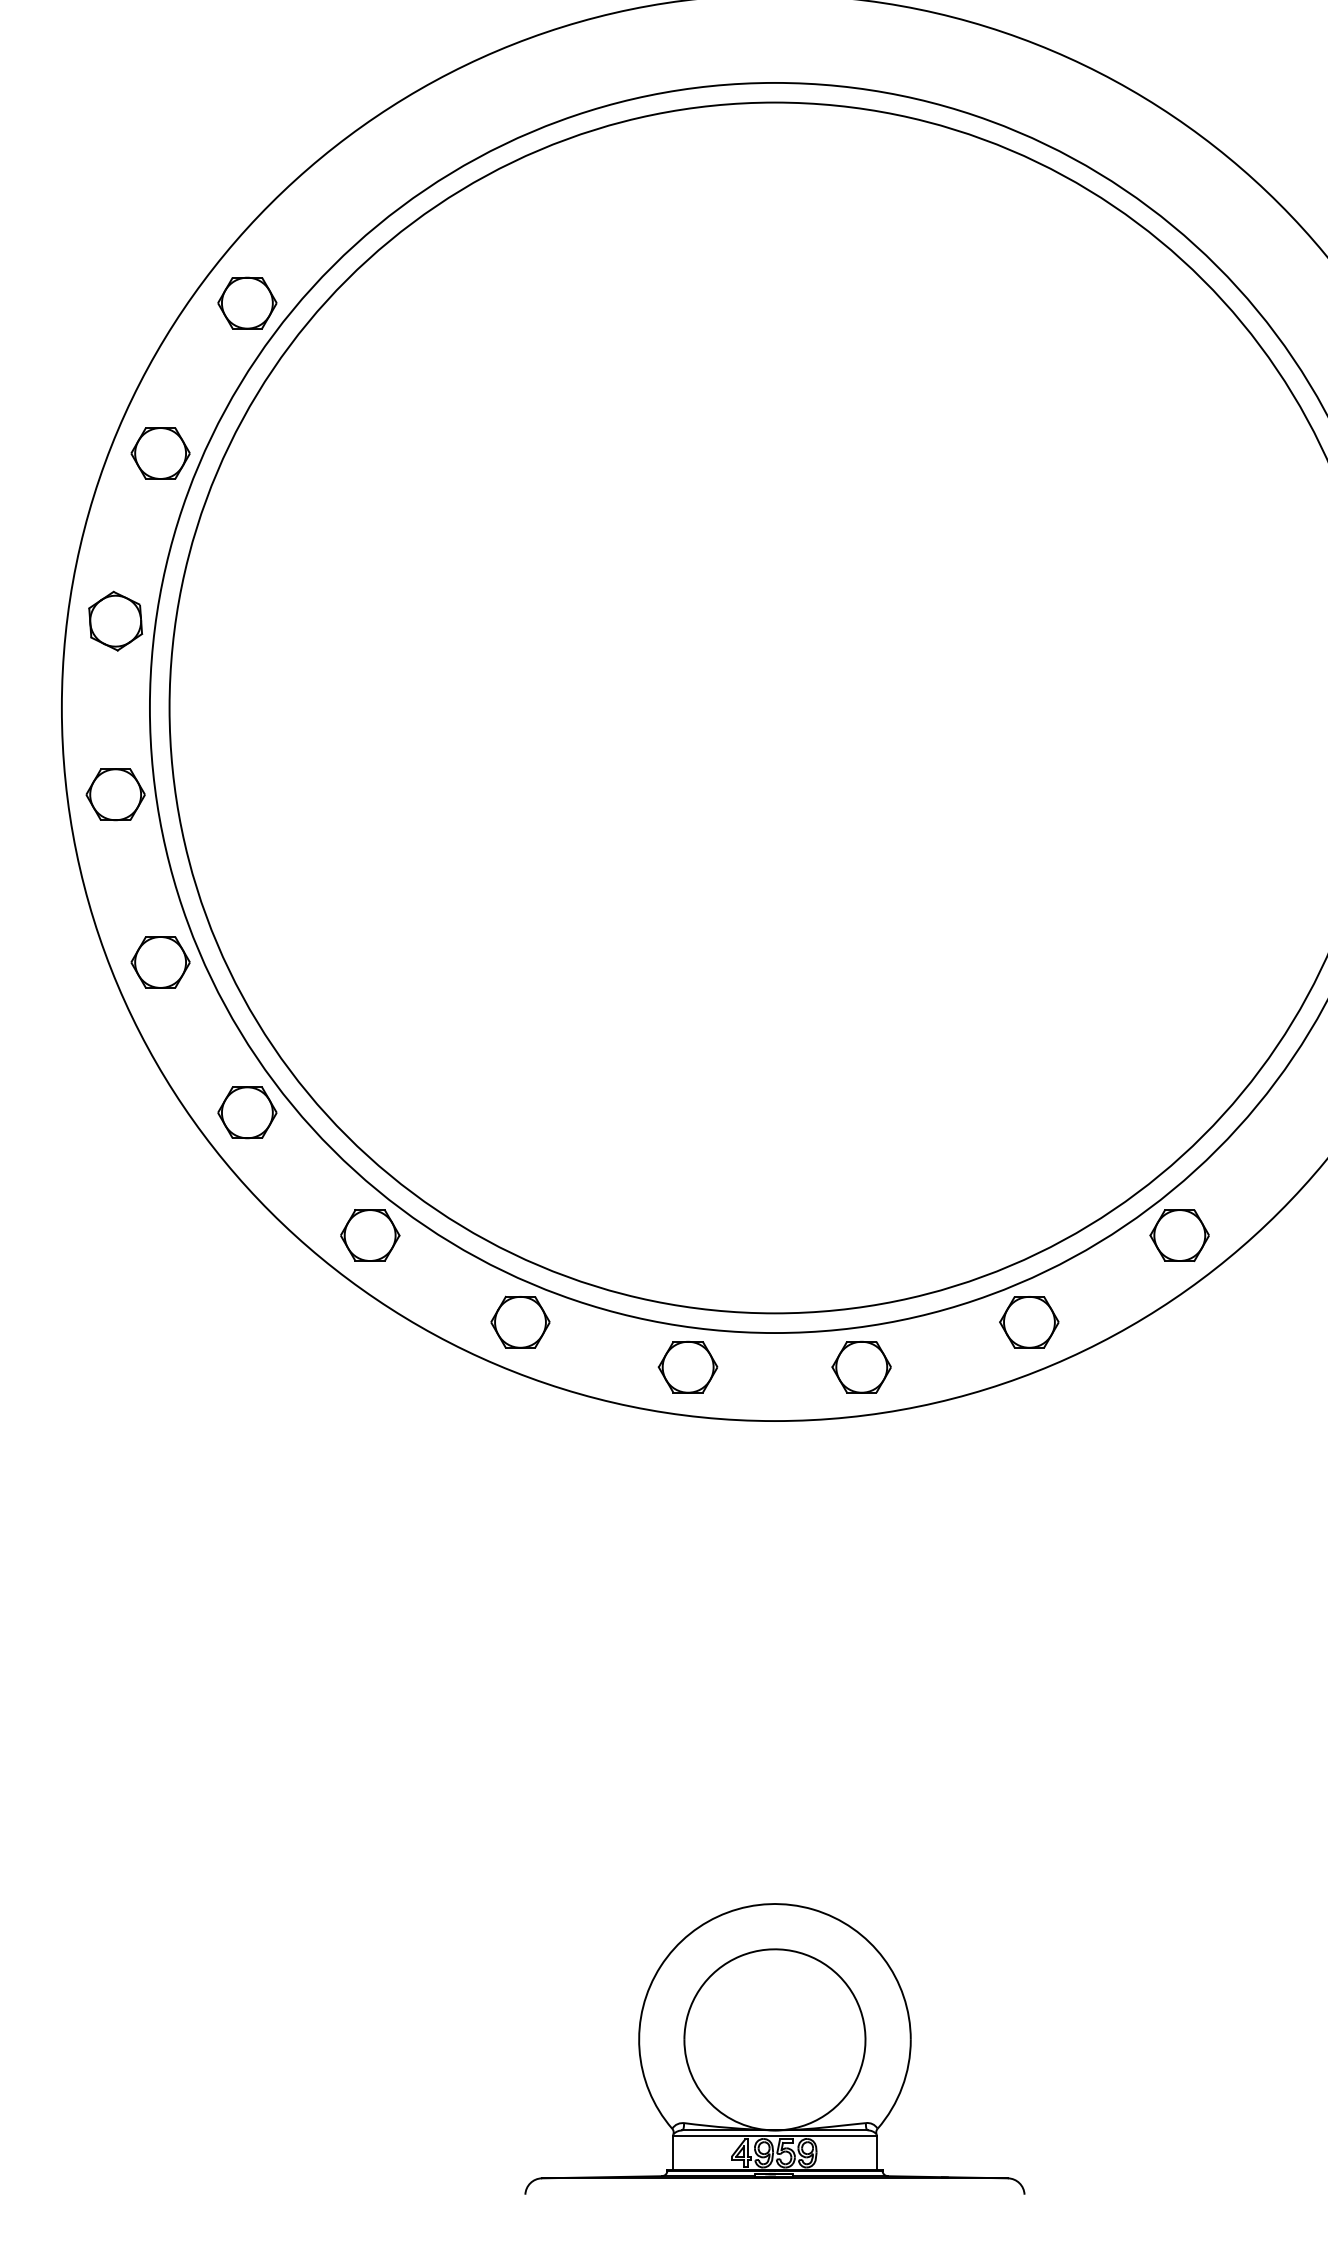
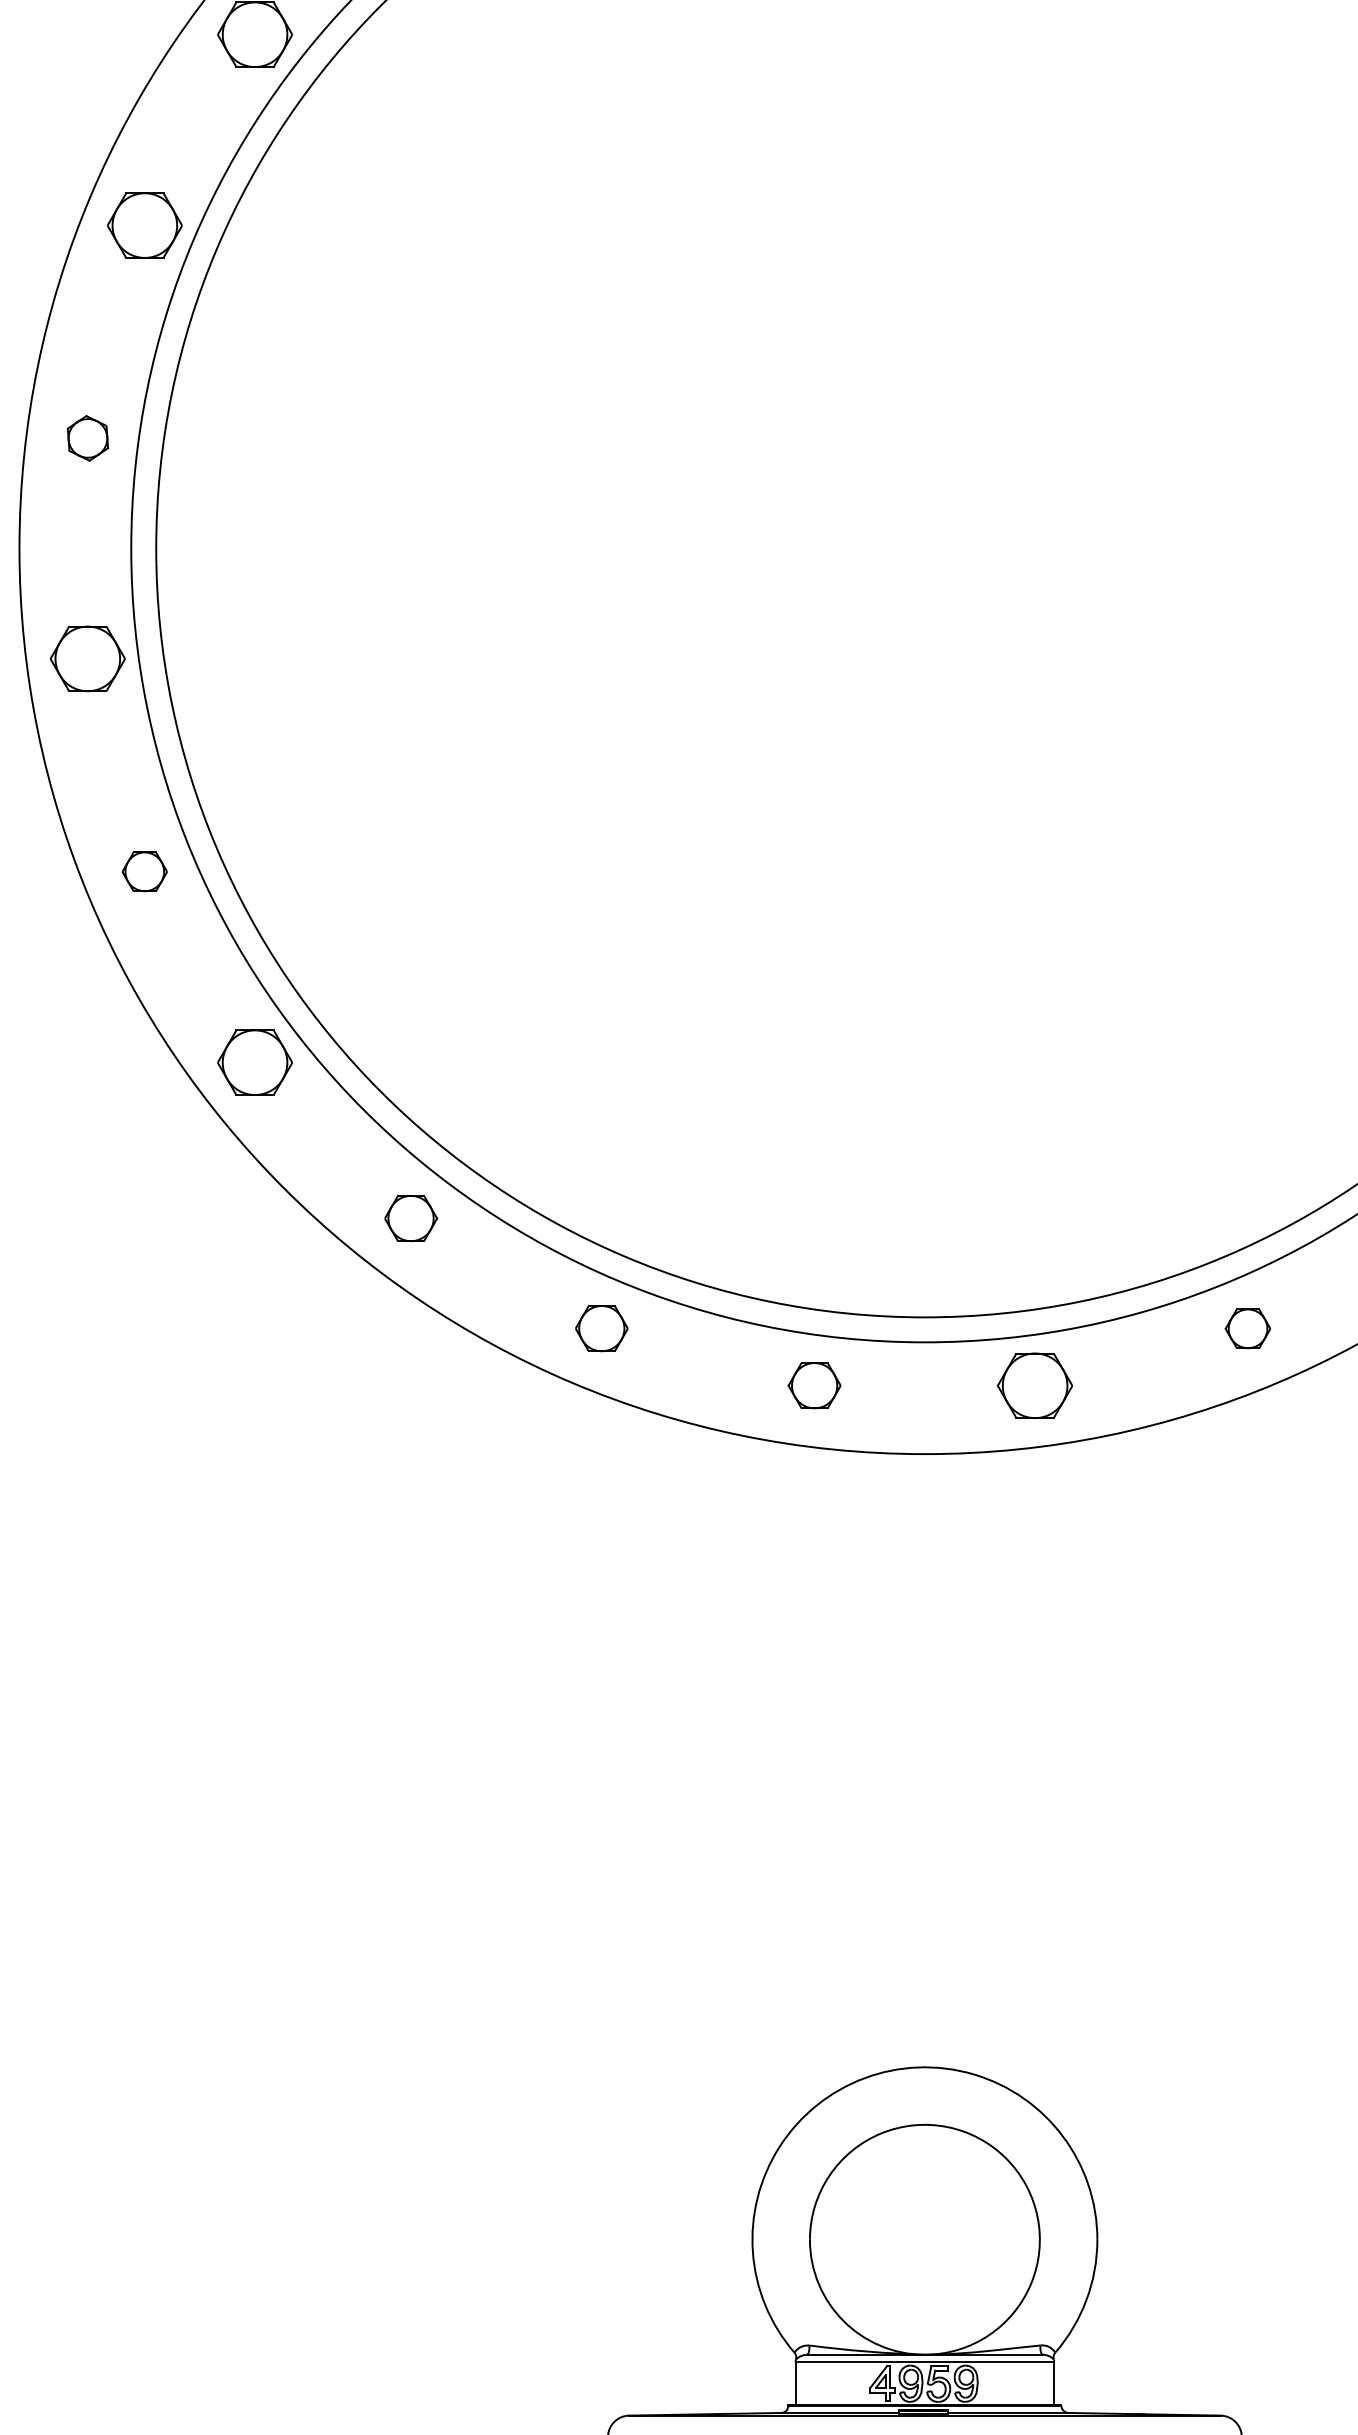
part: (115, 620) -> (87, 437), size x0.6
part: (160, 962) -> (144, 871), size x0.6
part: (370, 1235) -> (411, 1218), size x0.7
part: (520, 1321) -> (601, 1327), size x0.7
part: (1029, 1322) -> (1248, 1328), size x0.6
part: (687, 1366) -> (813, 1384), size x0.7

